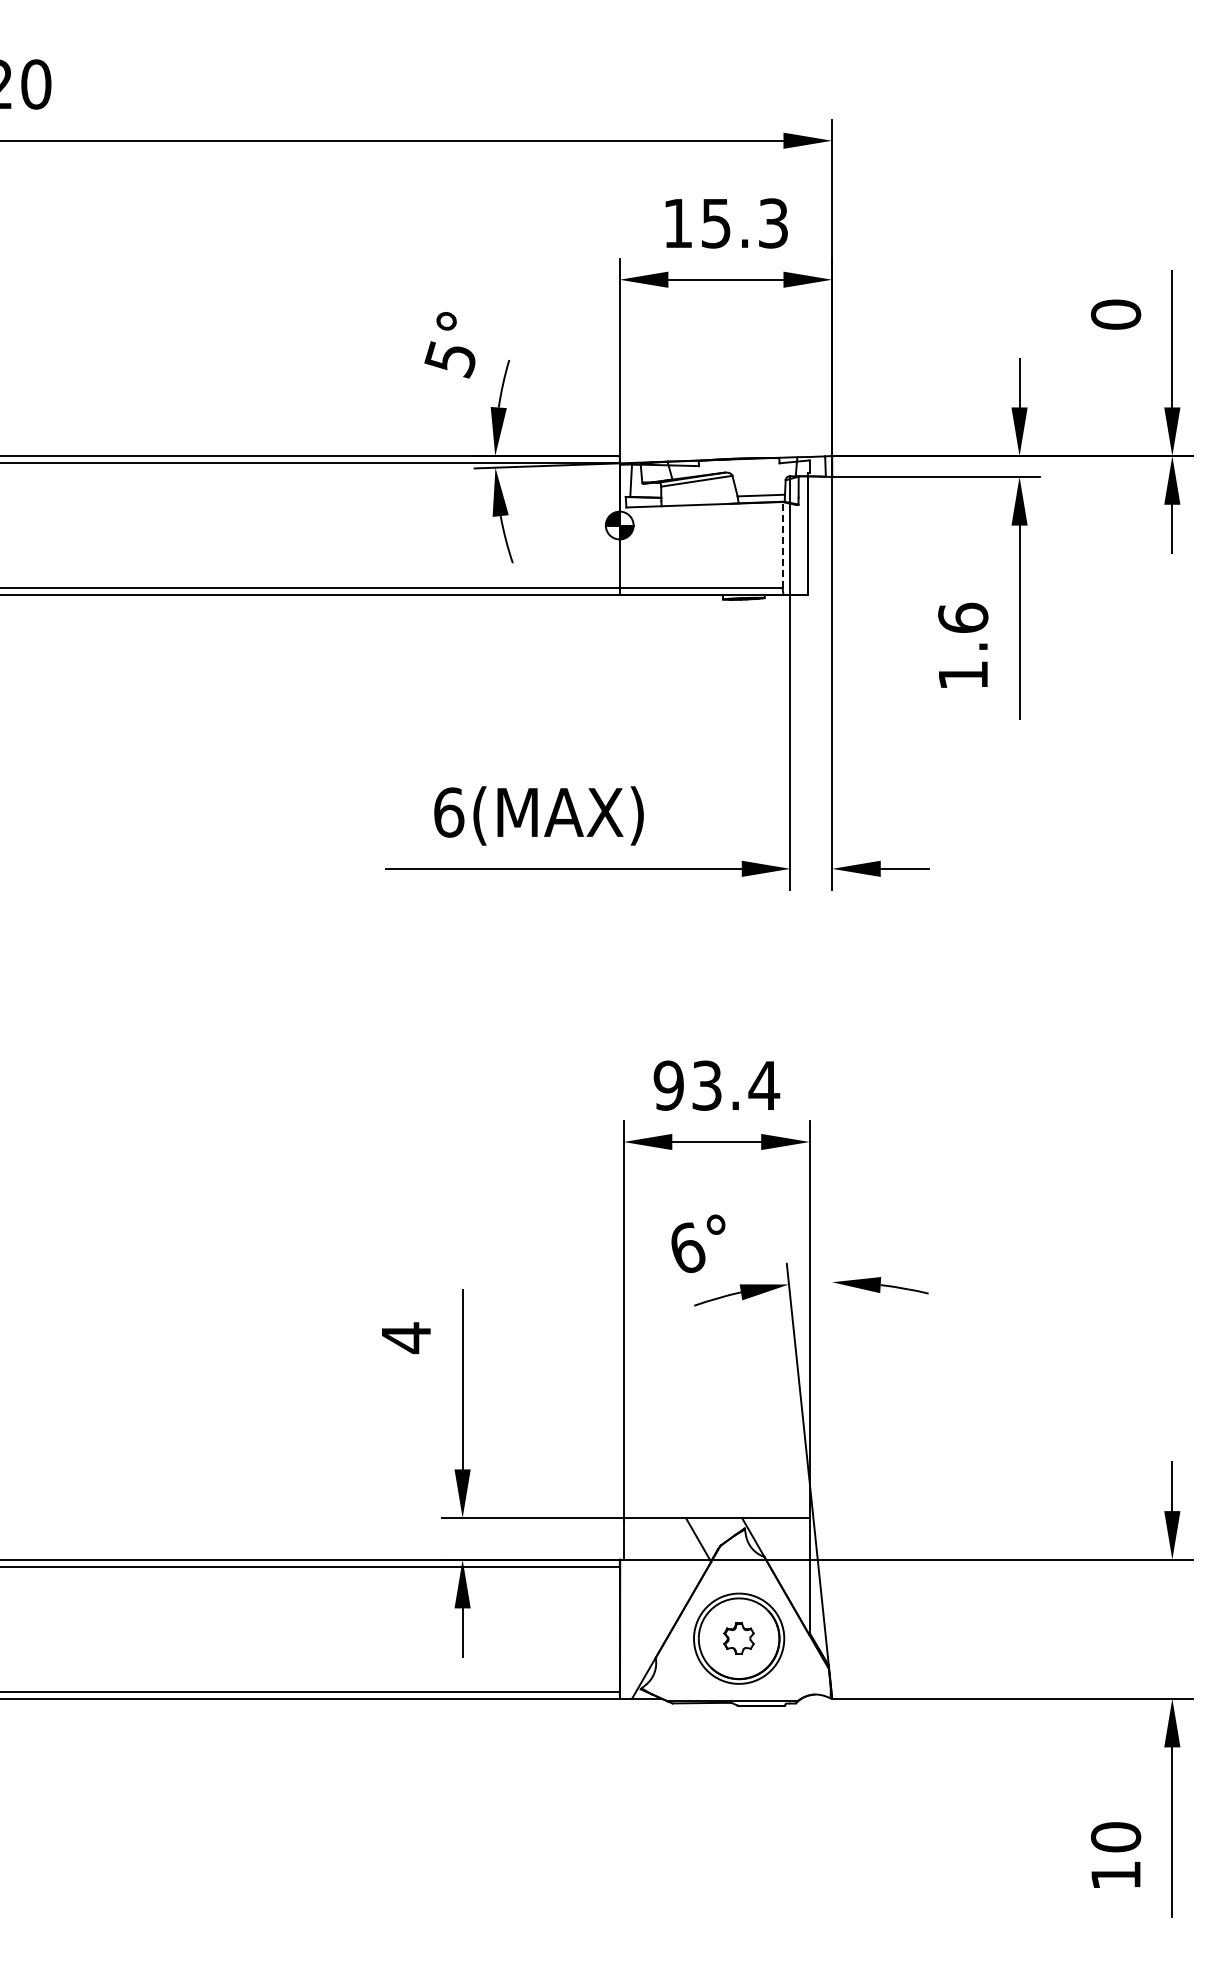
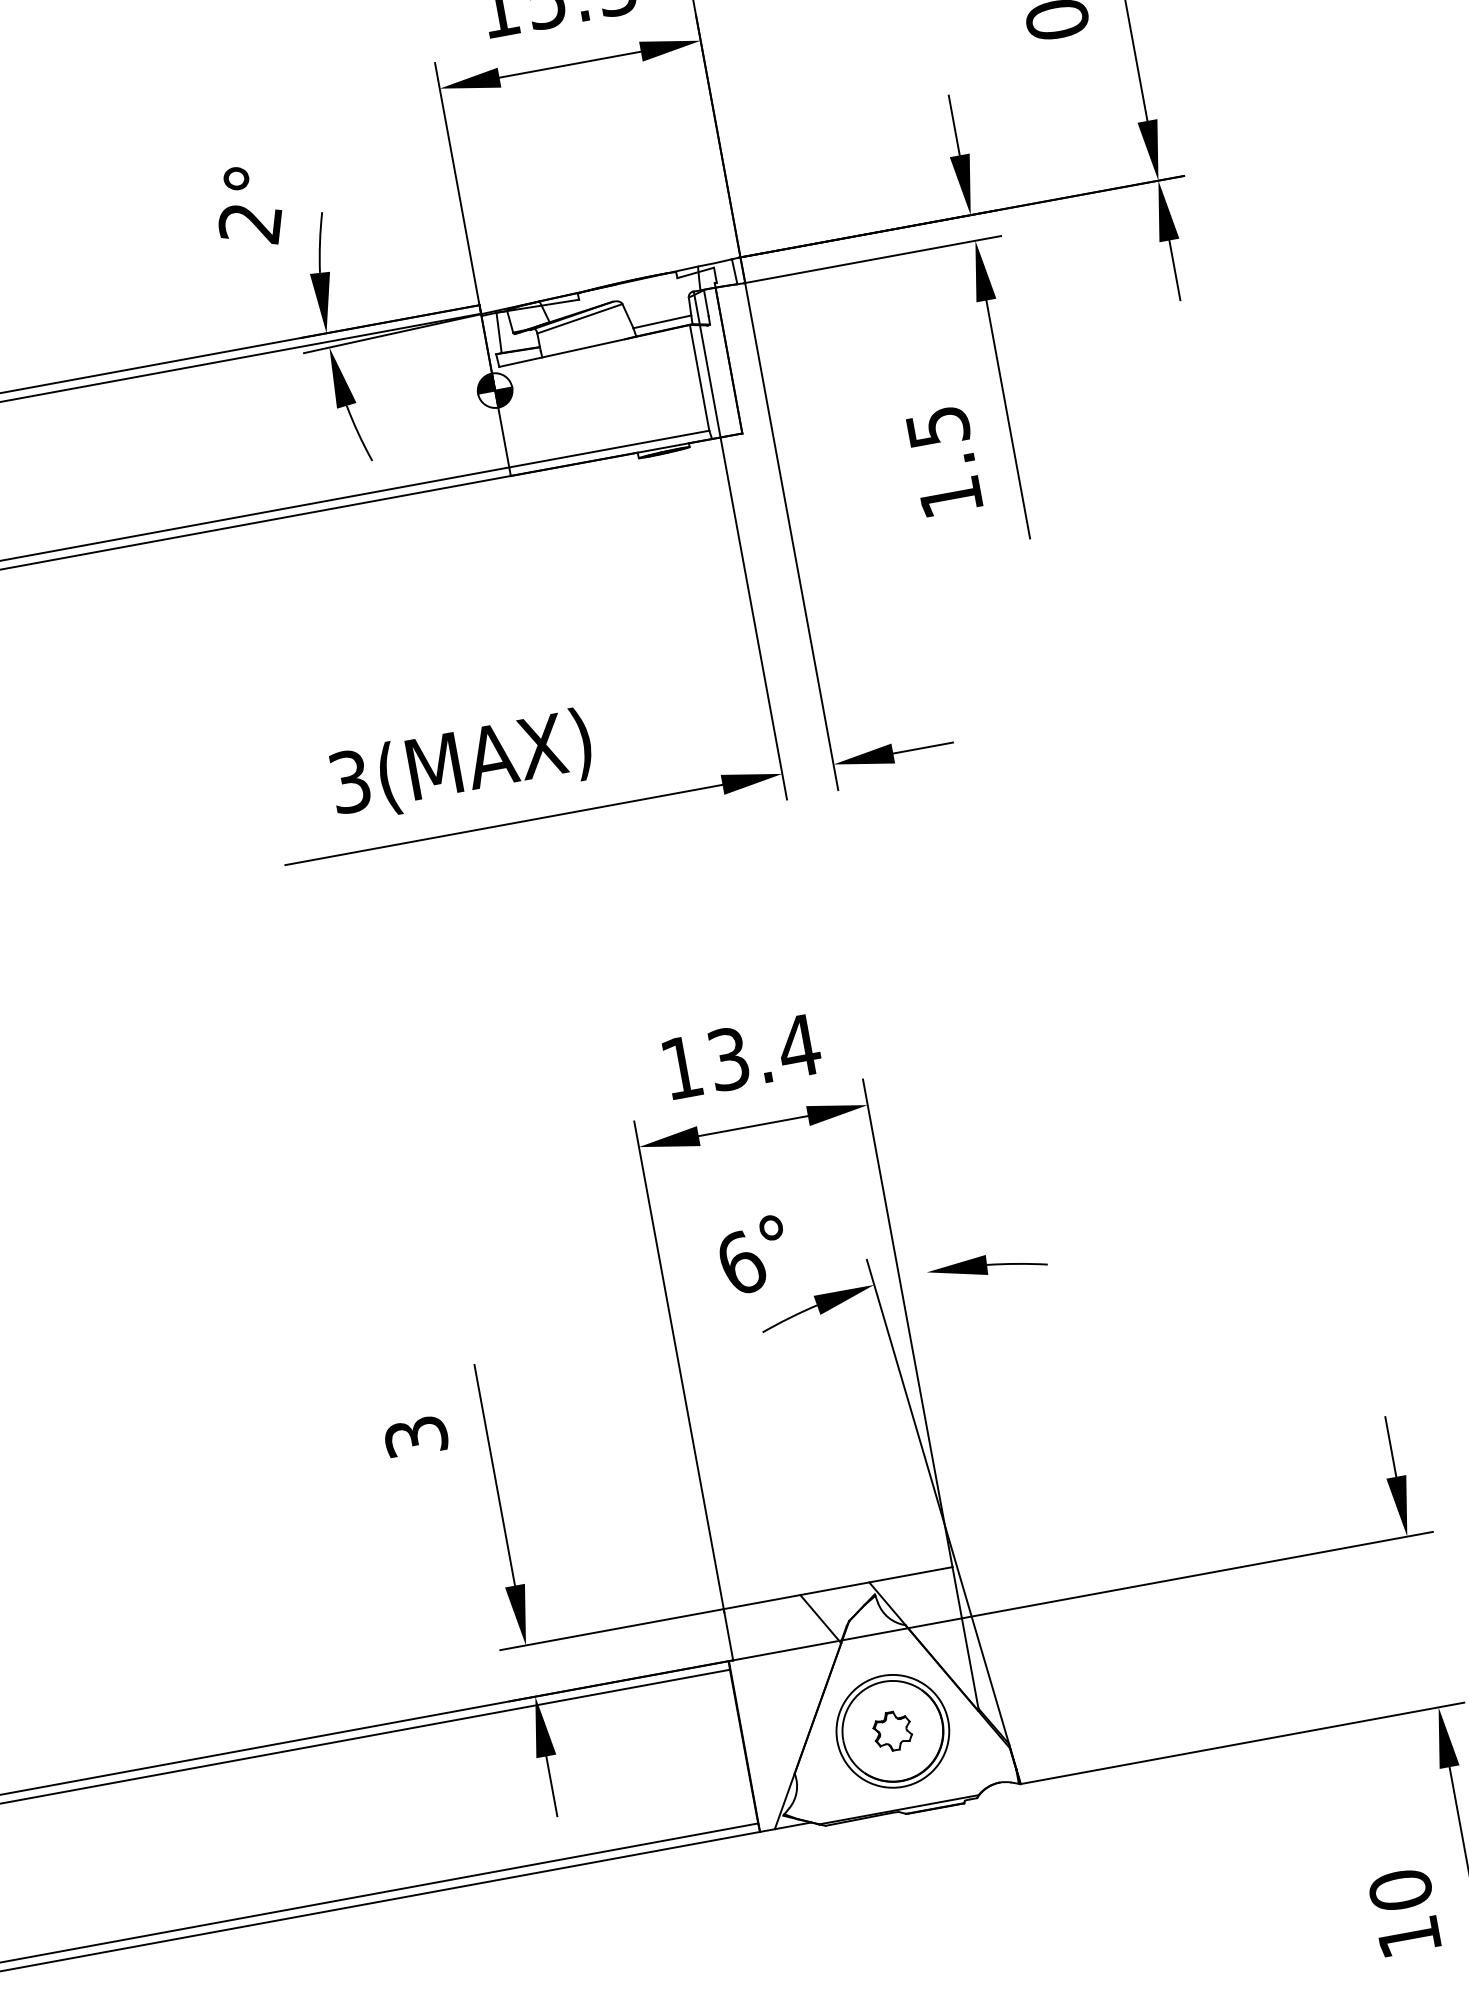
text: (450, 360) -> (250, 226), 5° -> 2°
line: (782, 544) -> (699, 377), dashed -> solid
text: (963, 617) -> (938, 426), 1.6 -> 1.5
text: (449, 812) -> (350, 781), 6(MAX) -> 3(MAX)
text: (668, 1085) -> (681, 1067), 93.4 -> 13.4
text: (406, 1338) -> (416, 1437), 4 -> 3

